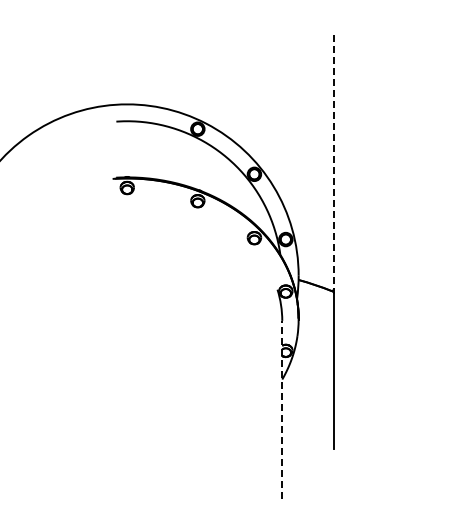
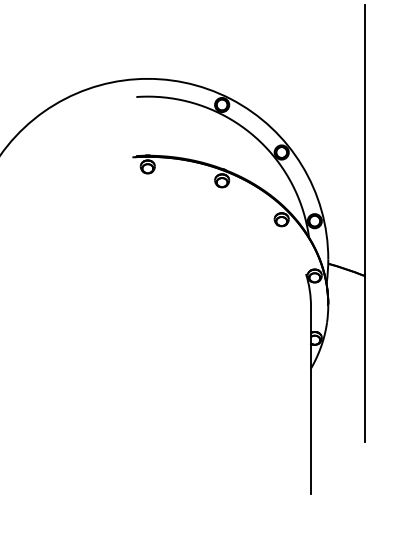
line: (333, 162) -> (364, 140), dashed -> solid
line: (282, 409) -> (311, 400), dashed -> solid

